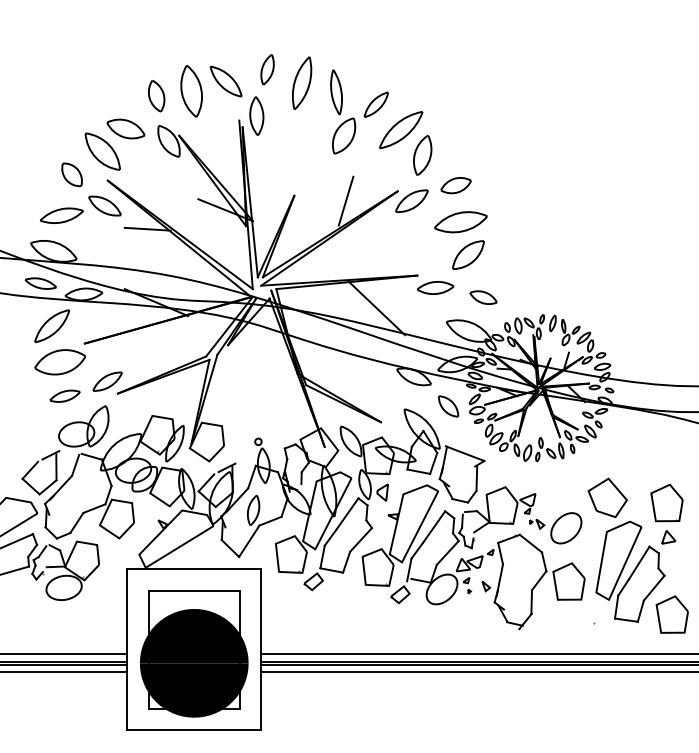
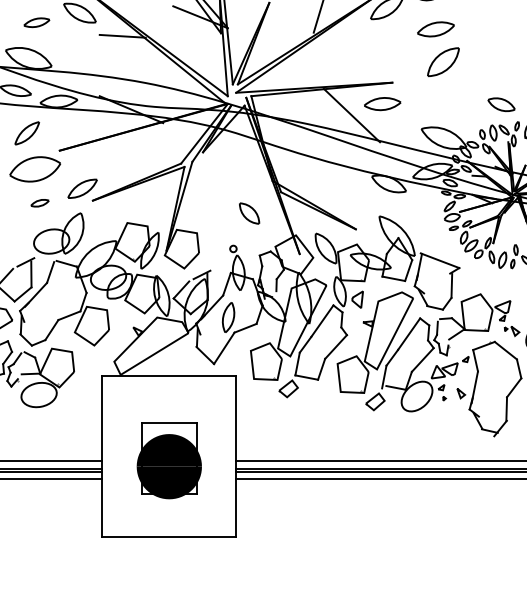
part: (61, 215) -> (36, 22), size x0.6
part: (460, 222) -> (435, 29), size x0.7
part: (435, 287) -> (382, 103), moved
part: (483, 297) -> (501, 104), moved
part: (52, 326) -> (27, 133), size x0.7
part: (64, 395) -> (39, 202), size x0.6
part: (448, 406) -> (249, 213), moved
part: (194, 653) -> (169, 460), size x0.6

